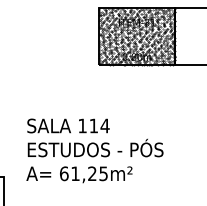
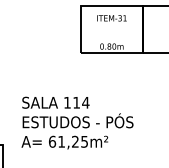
hatch: (136, 36) -> (111, 29), removed

